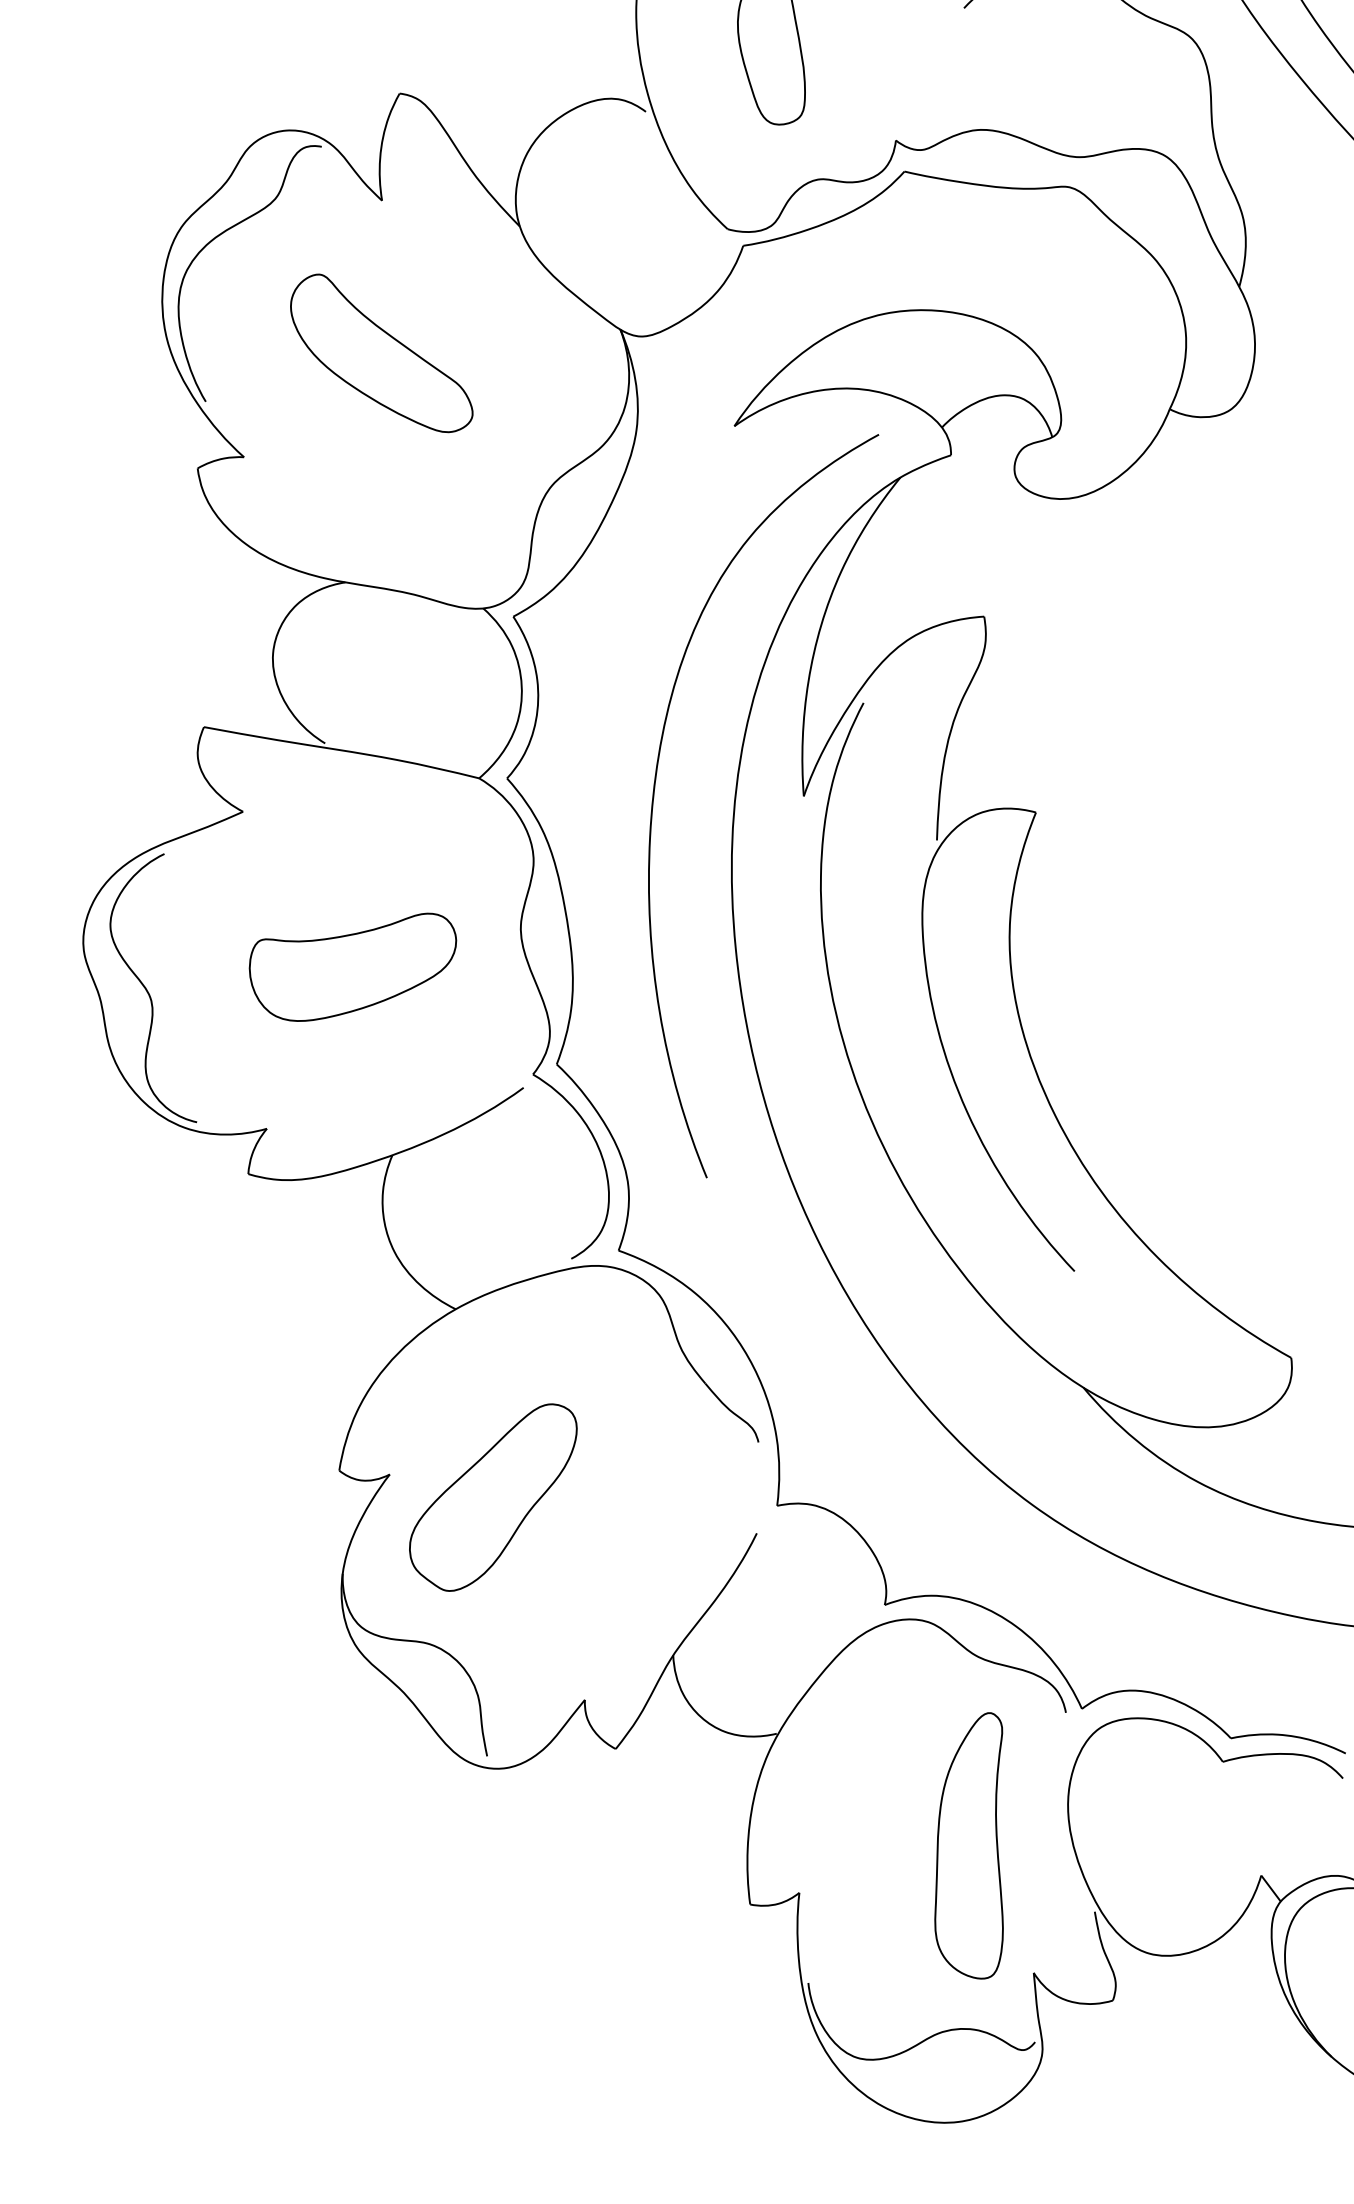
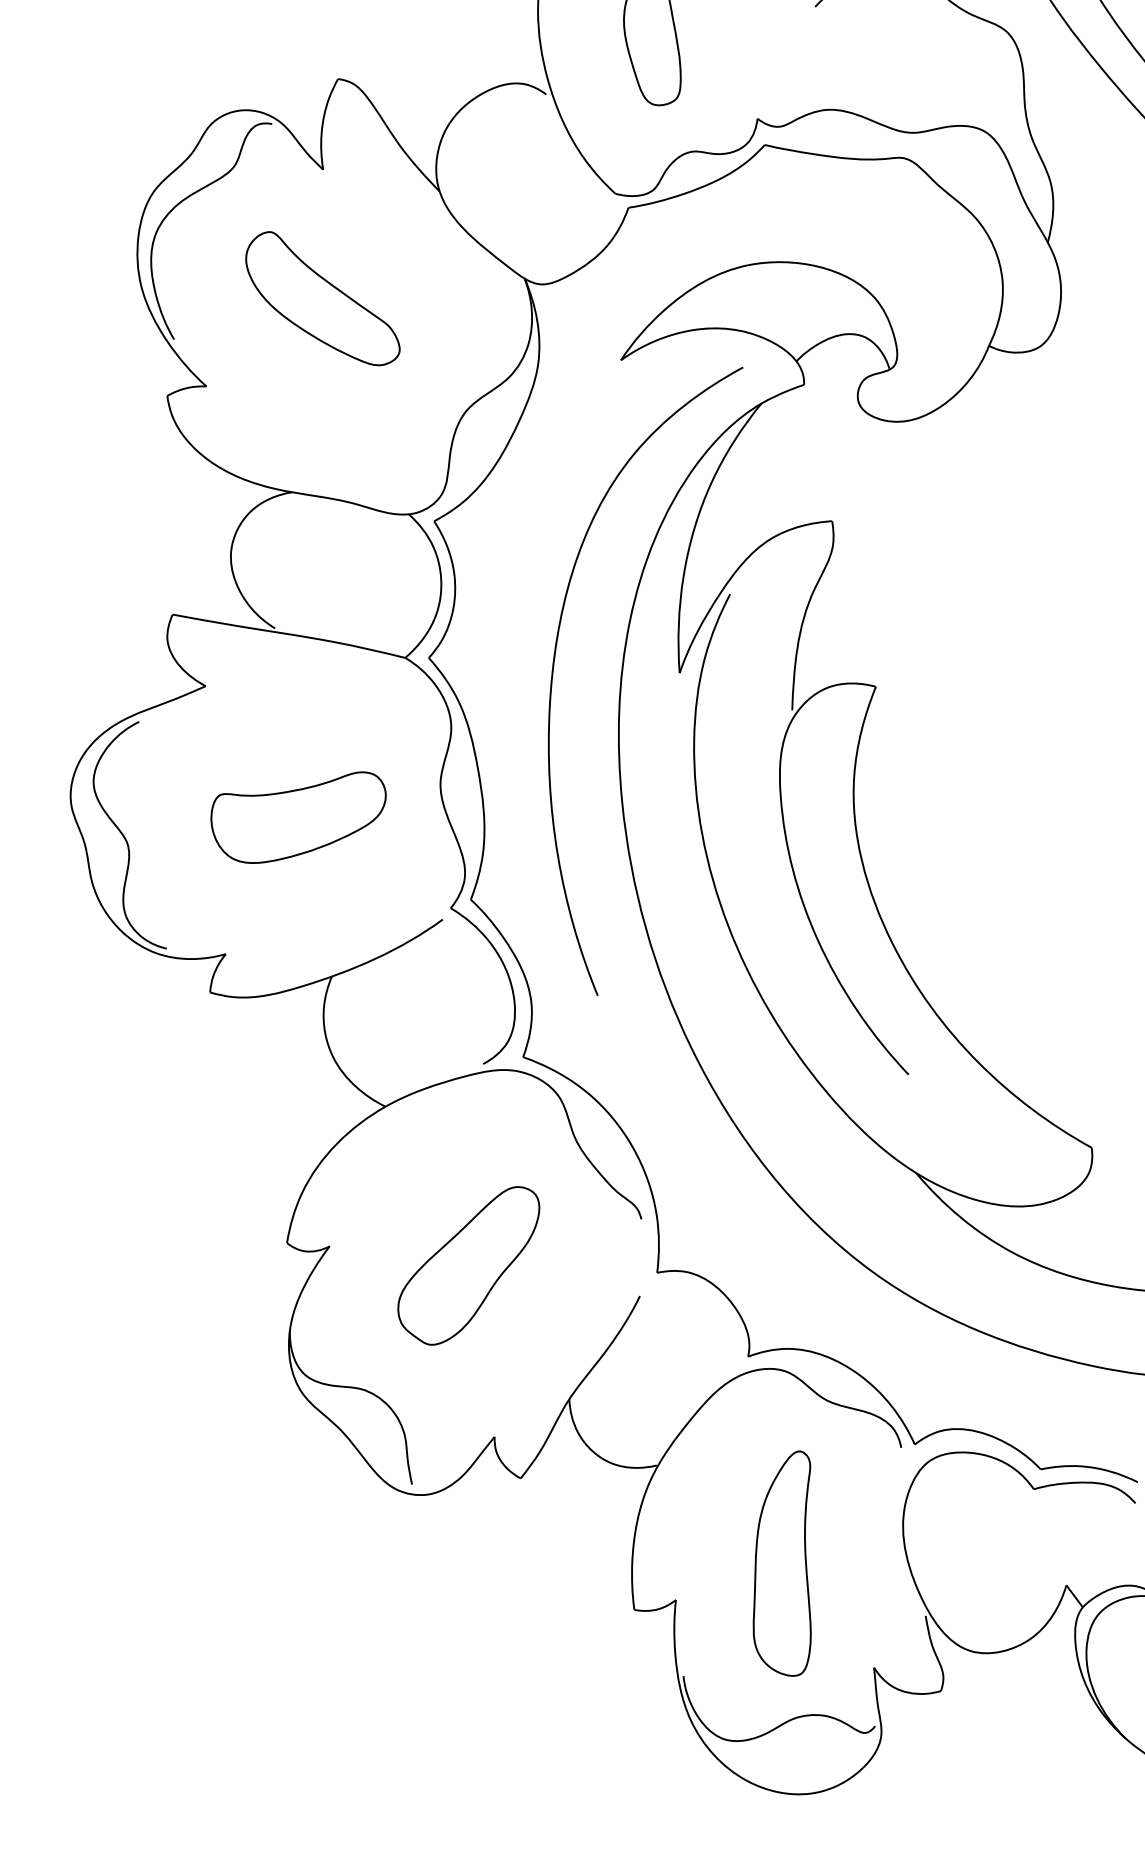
part: (493, 1497) -> (468, 1265), moved
part: (968, 1845) -> (781, 1563), moved

